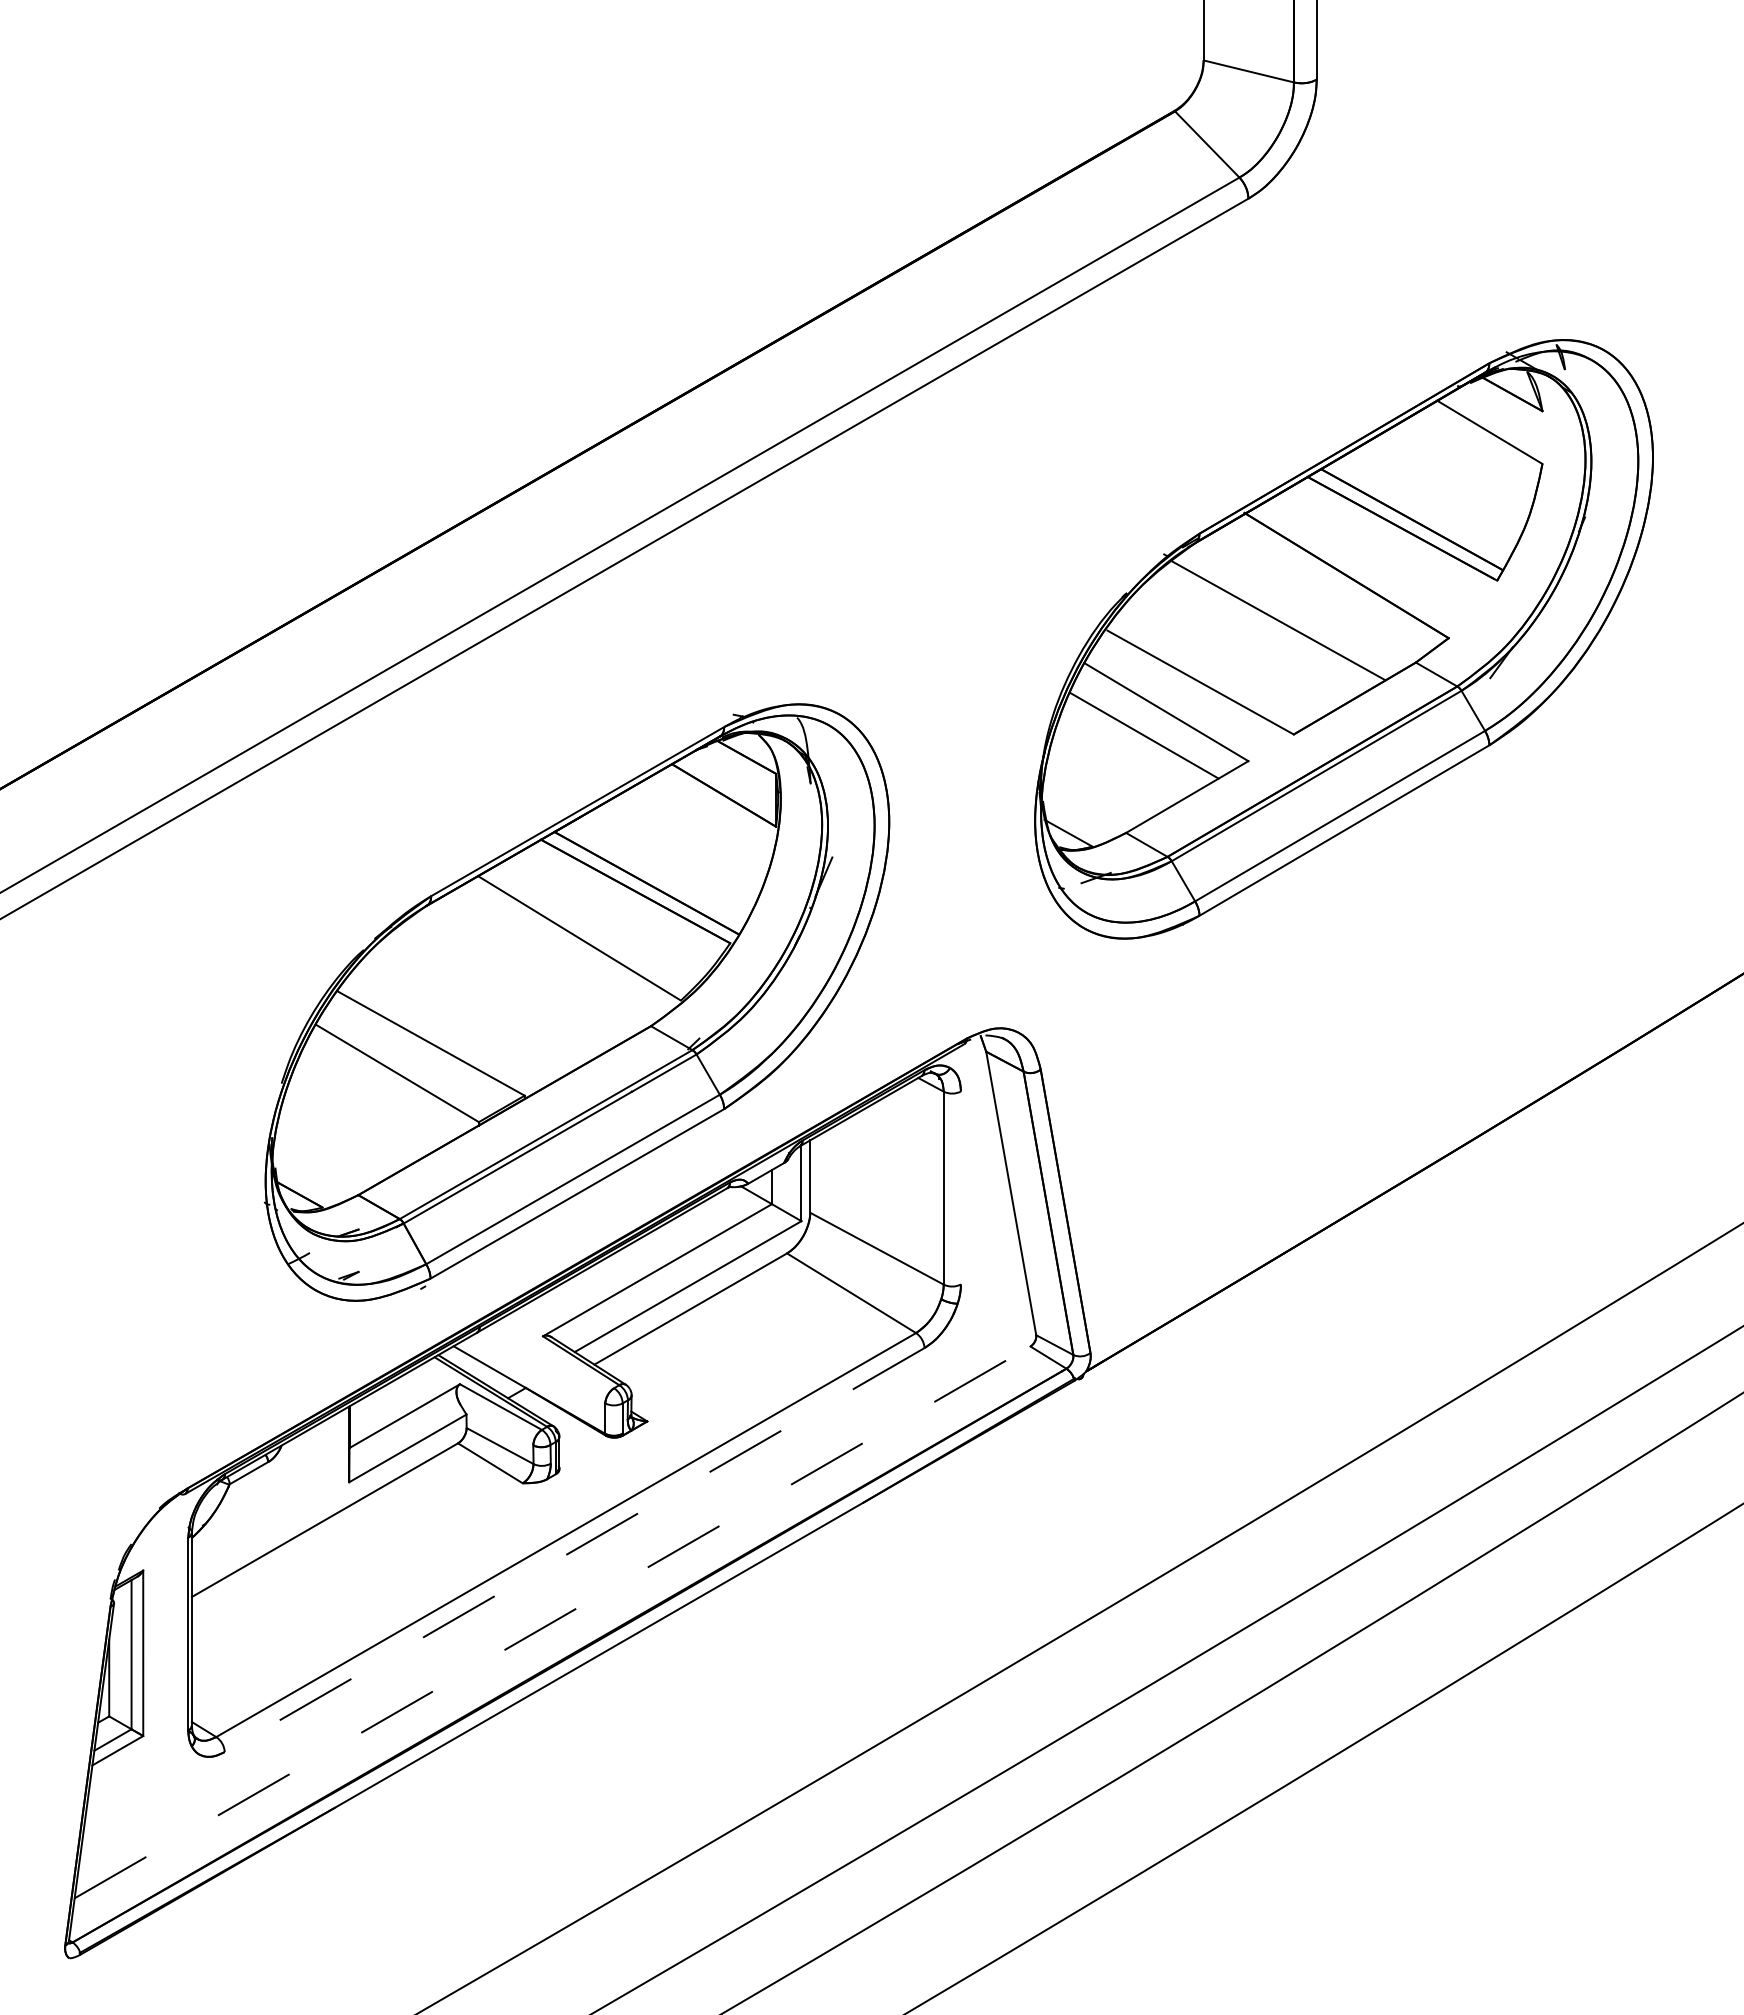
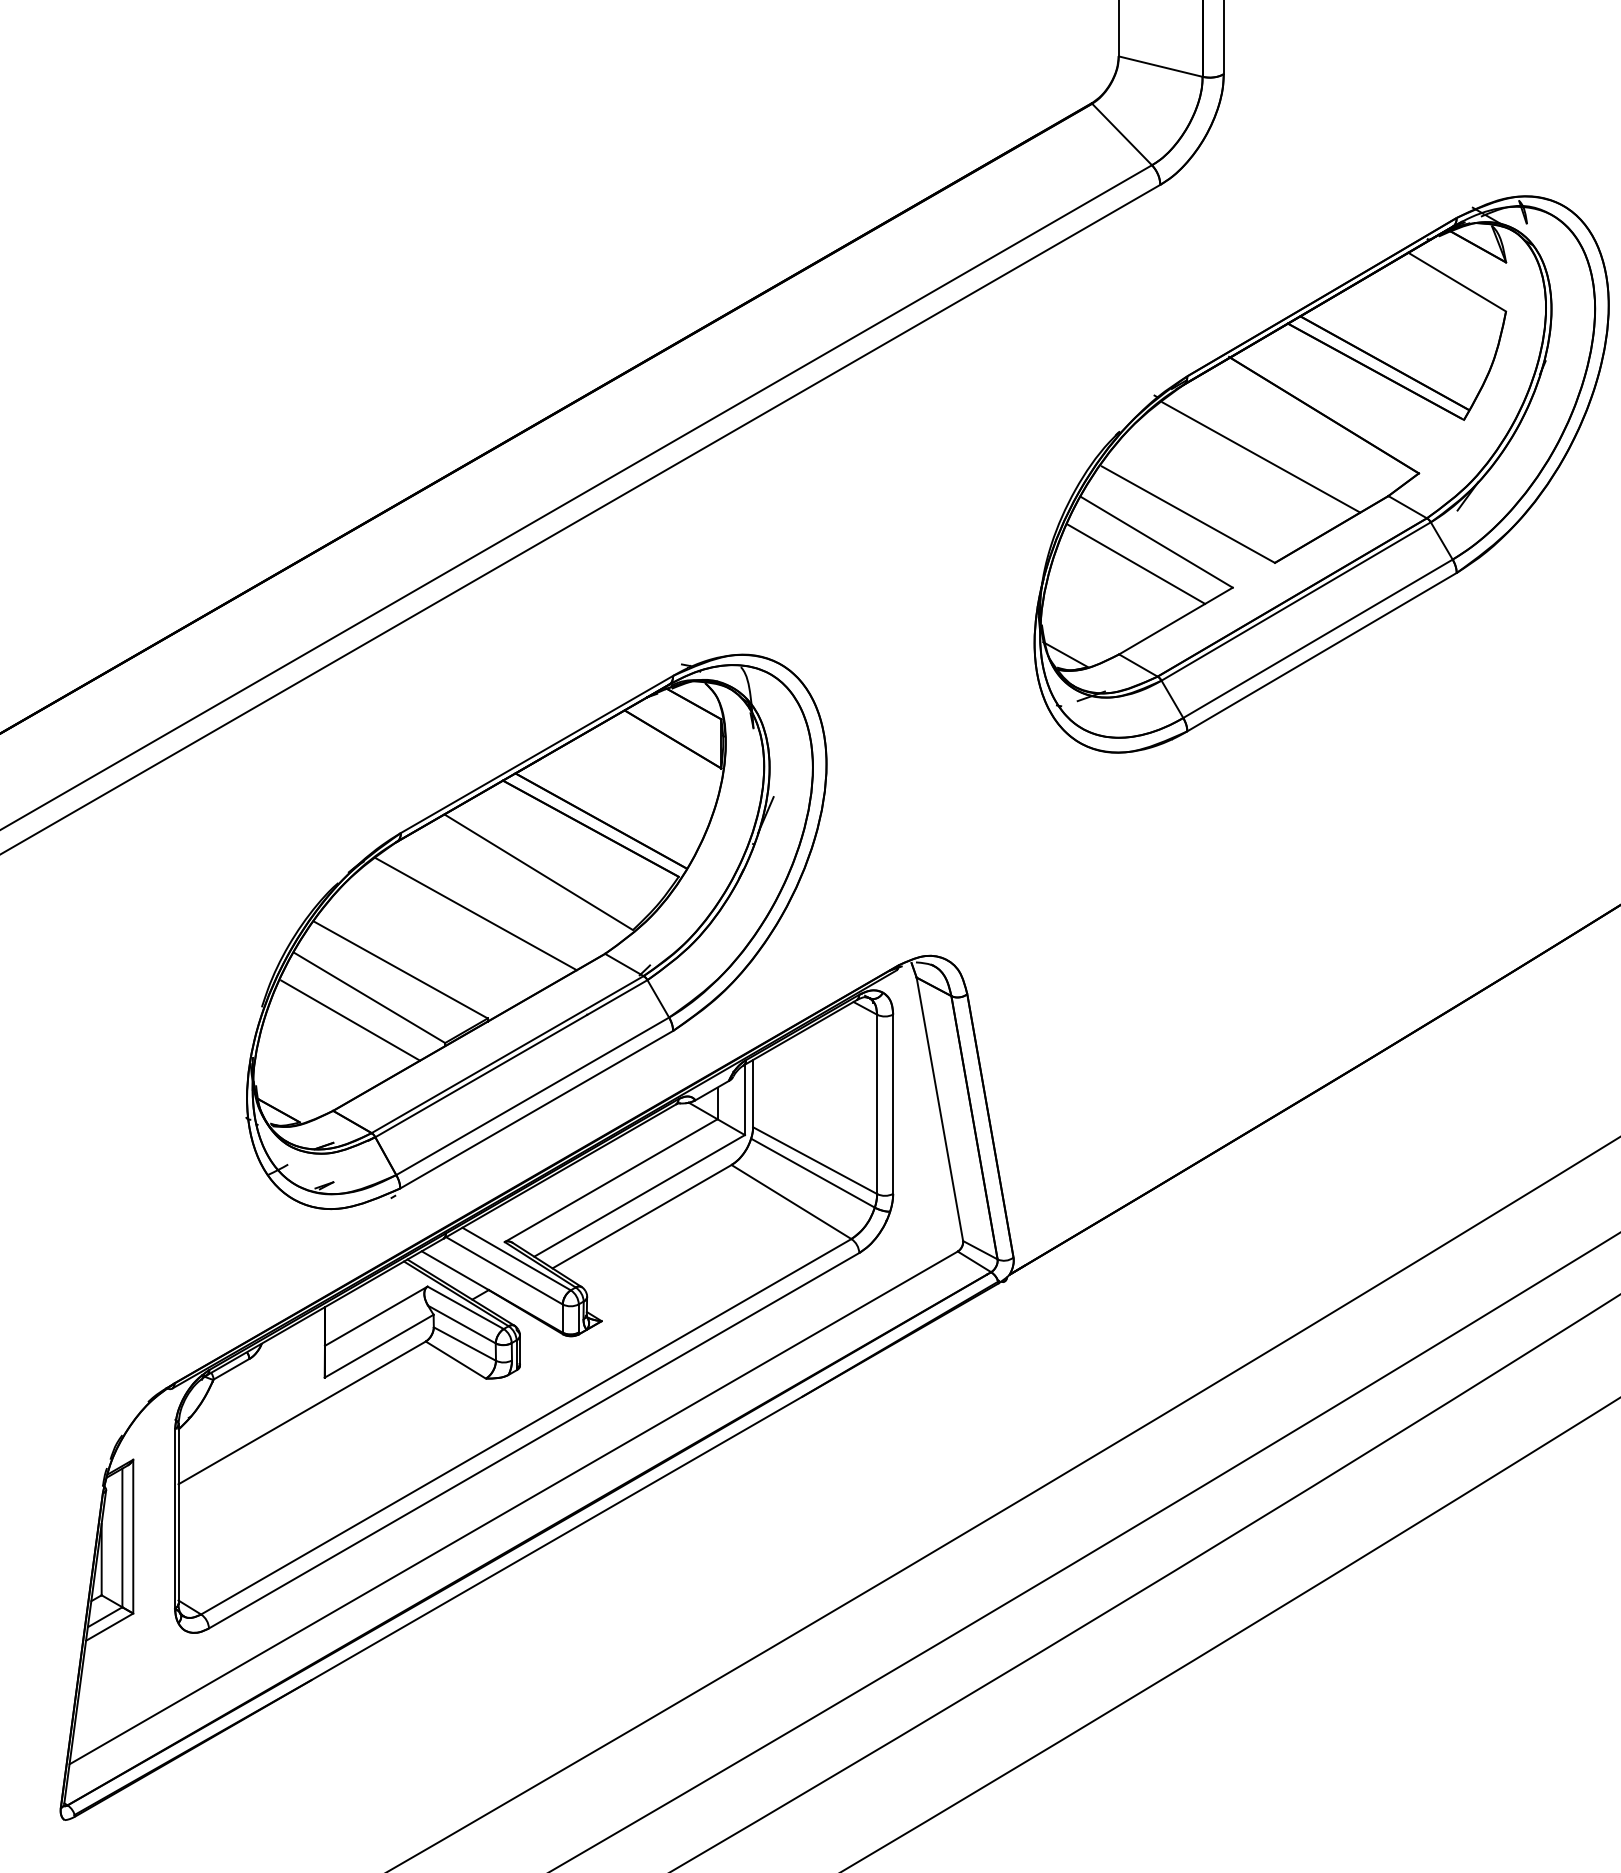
part: (1343, 639) -> (1321, 474), moved
line: (512, 983) -> (476, 914), added
line: (376, 1097) -> (350, 1020), added
line: (960, 1187) -> (892, 1103), added
line: (874, 1262) -> (812, 1173), added
line: (555, 1354) -> (516, 1258), added
line: (542, 1367) -> (504, 1271), added
line: (496, 1424) -> (461, 1324), added
line: (574, 1550) -> (534, 1441), dashed -> solid
line: (552, 1622) -> (513, 1508), dashed -> solid

